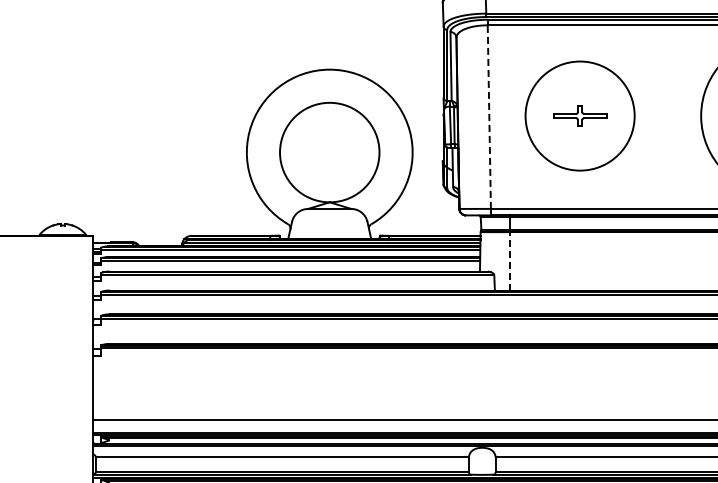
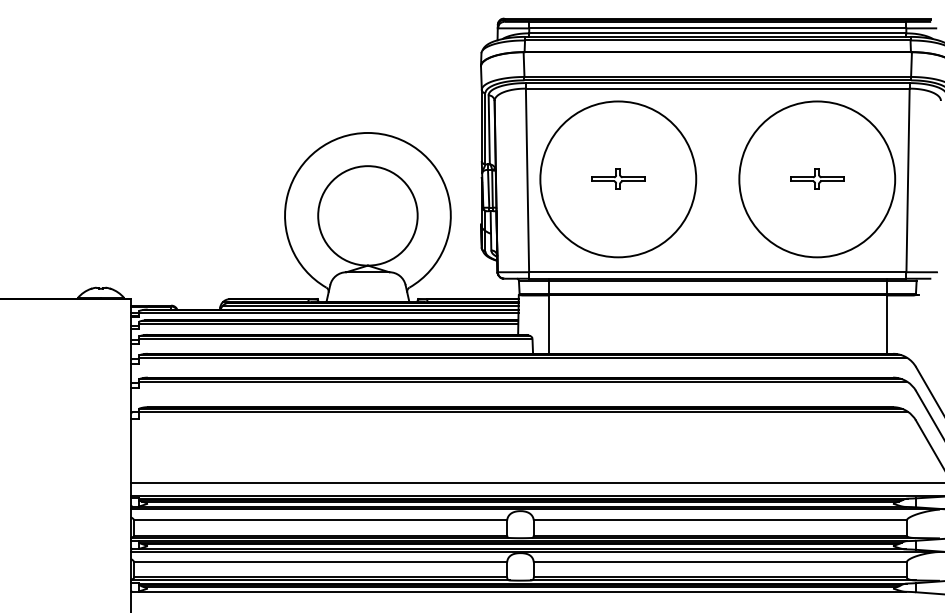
circle: (580, 116) -> (618, 179), size x1.43
line: (489, 117) -> (527, 180), dashed -> solid
line: (510, 261) -> (548, 324), dashed -> solid

